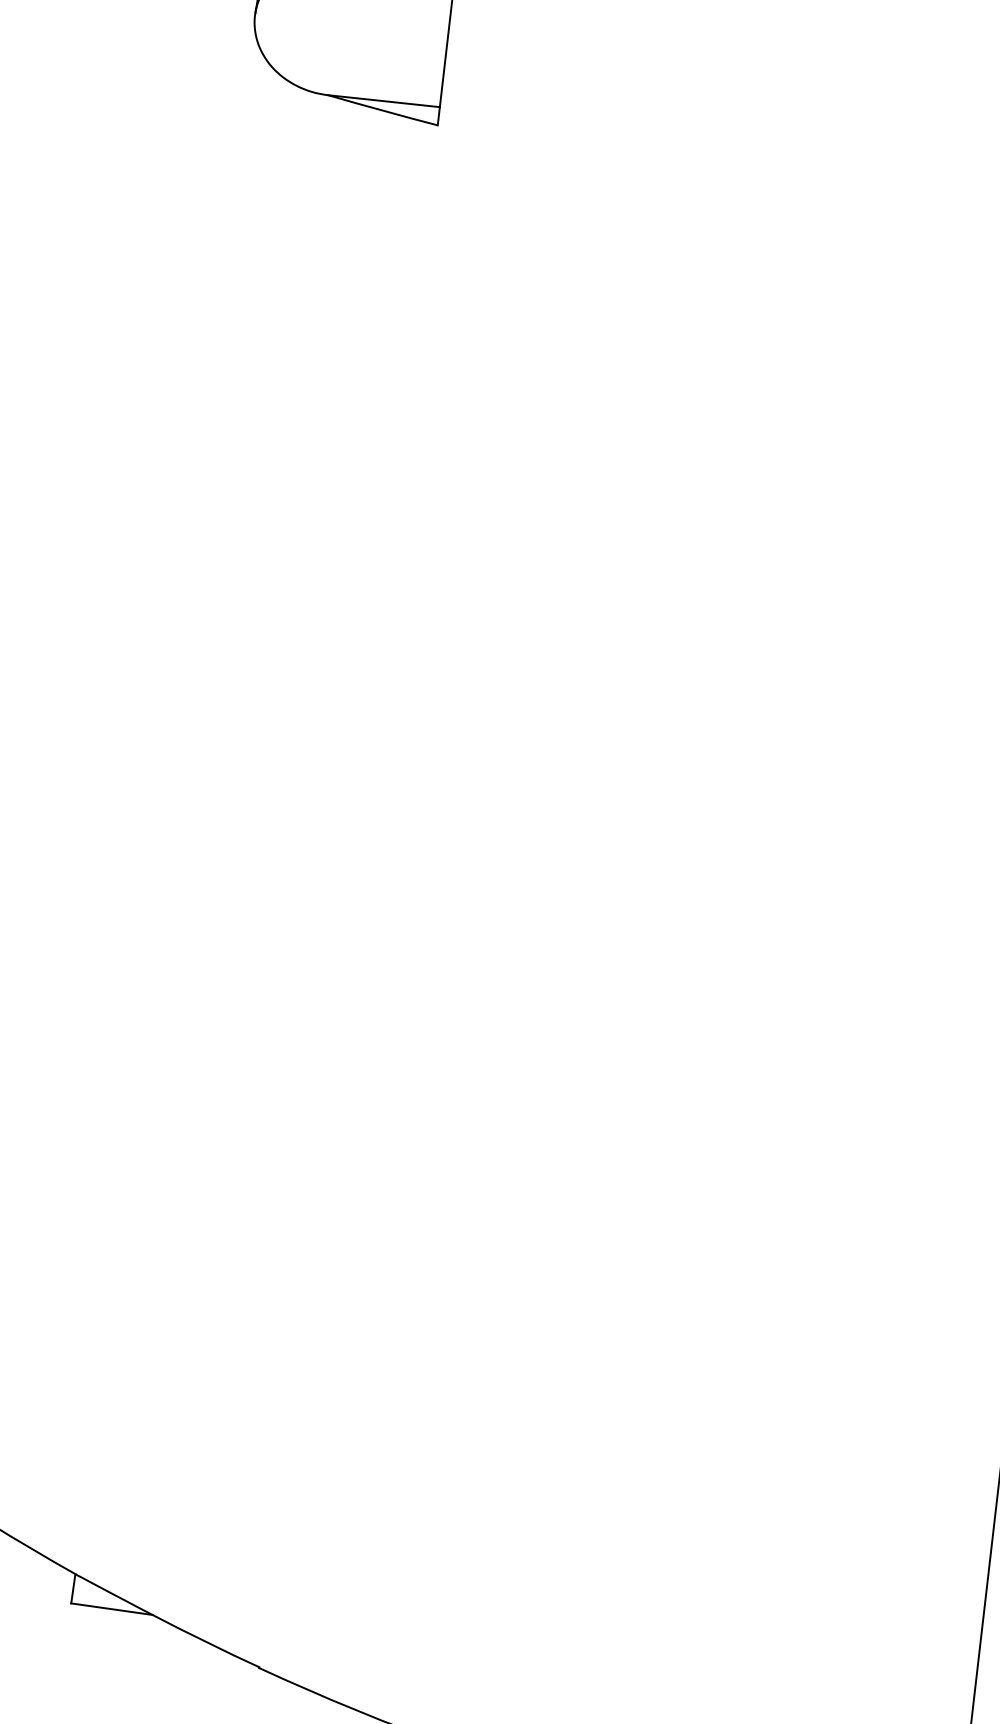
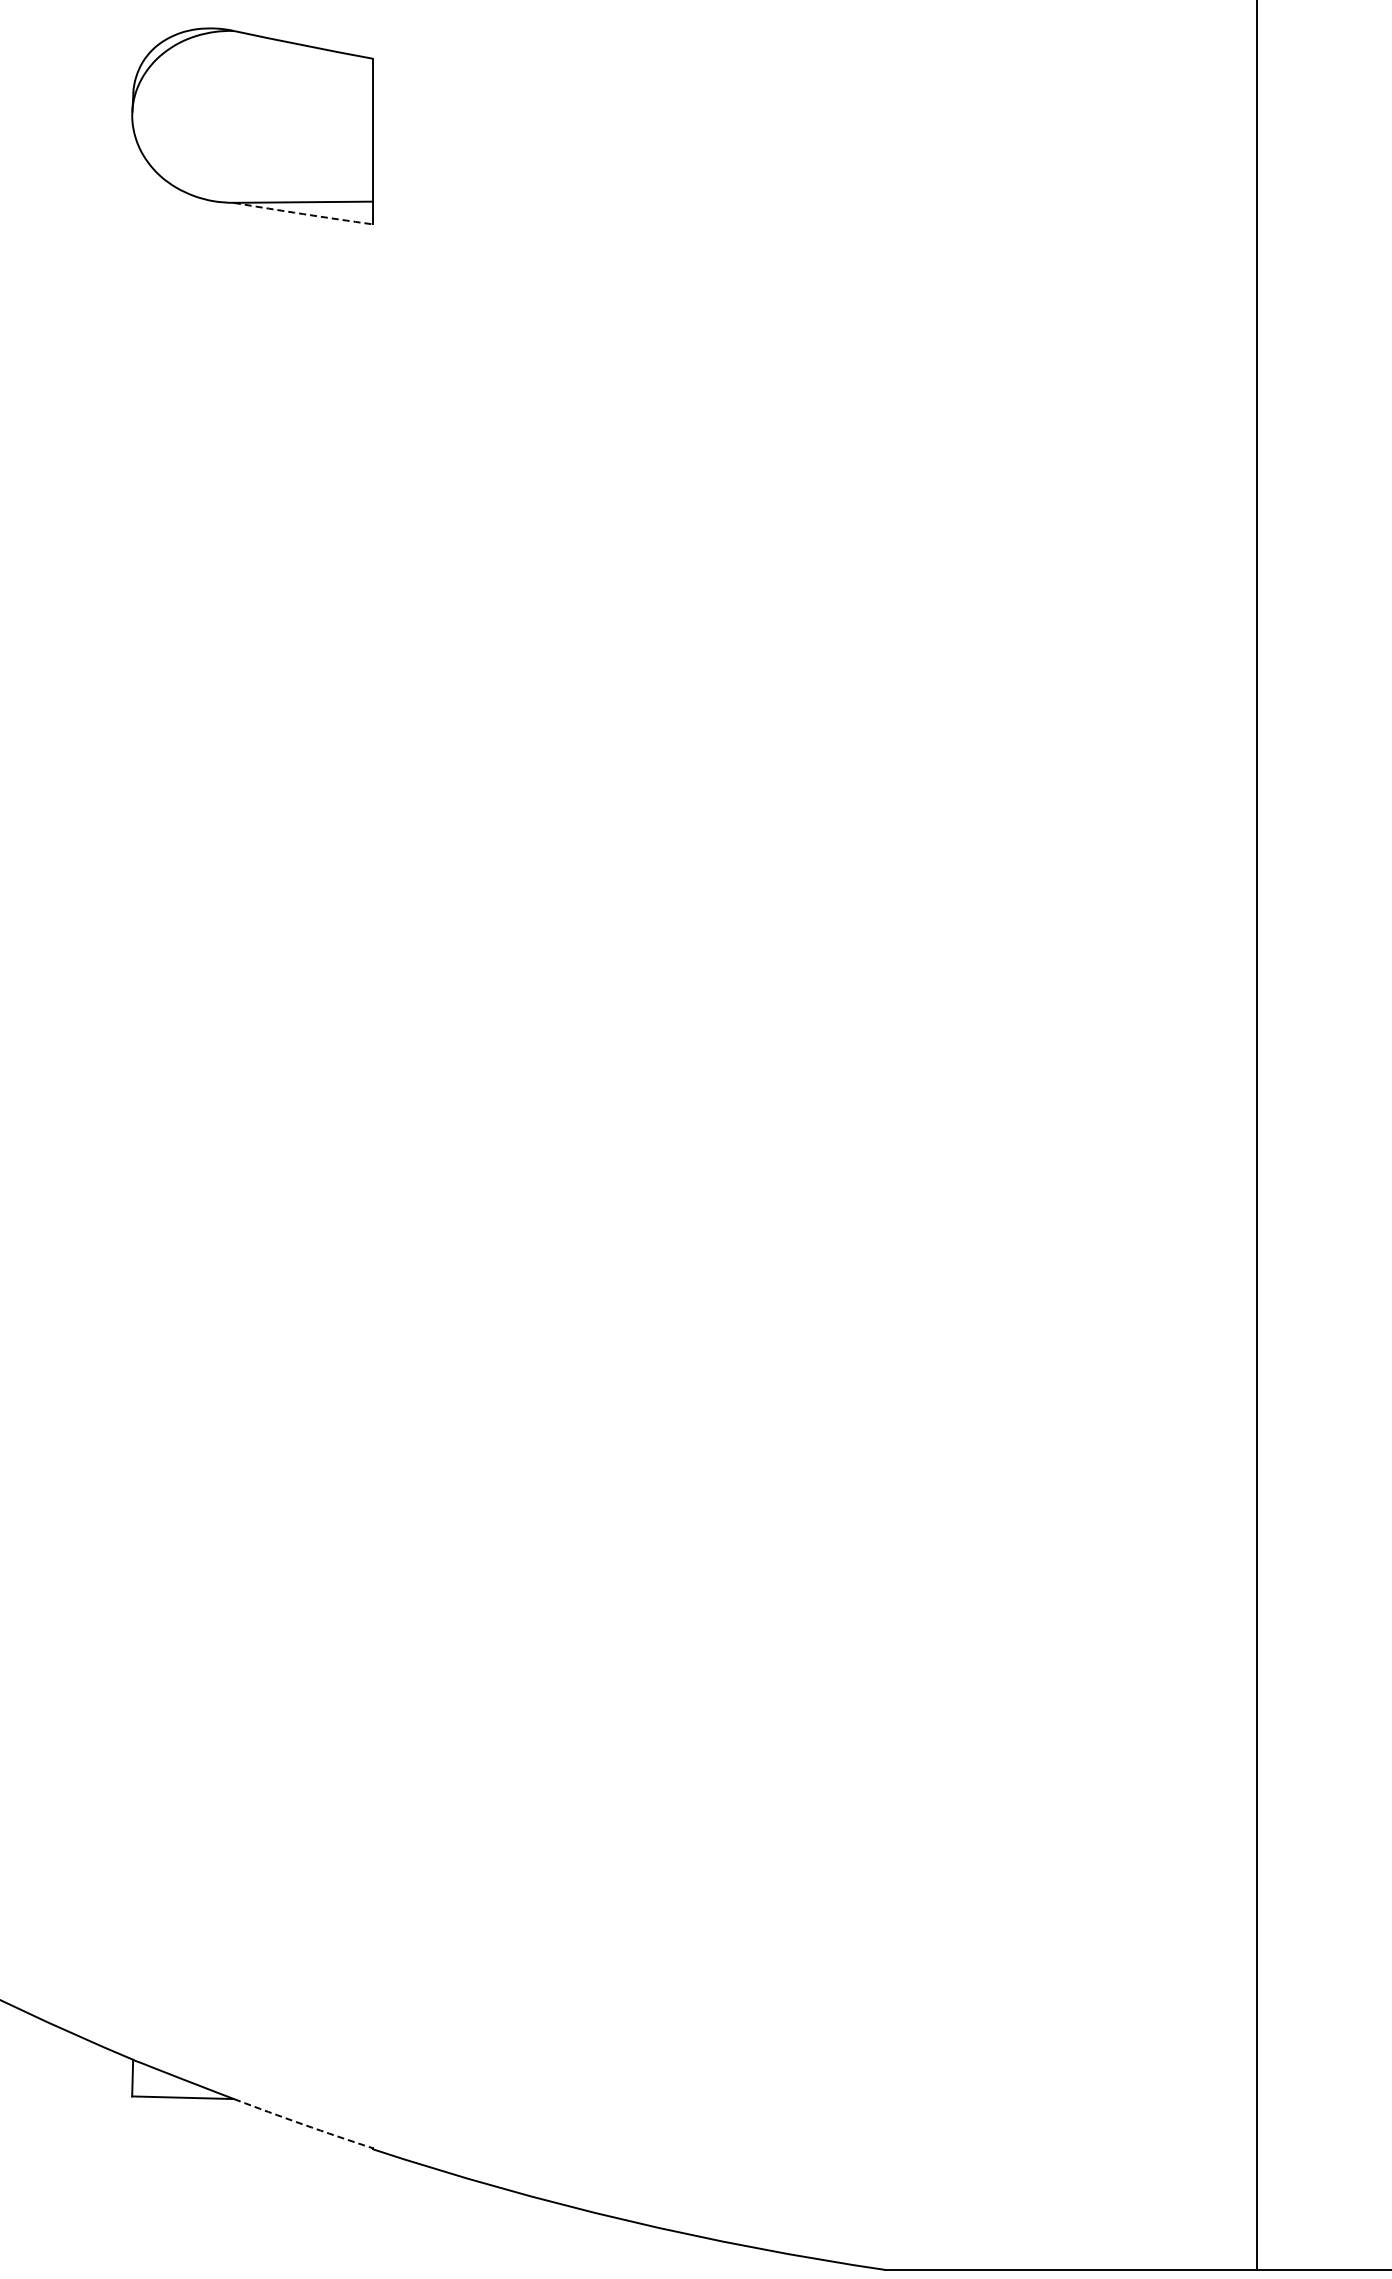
arc: (383, 111) -> (303, 214), solid -> dashed
arc: (205, 1641) -> (303, 2124), solid -> dashed

